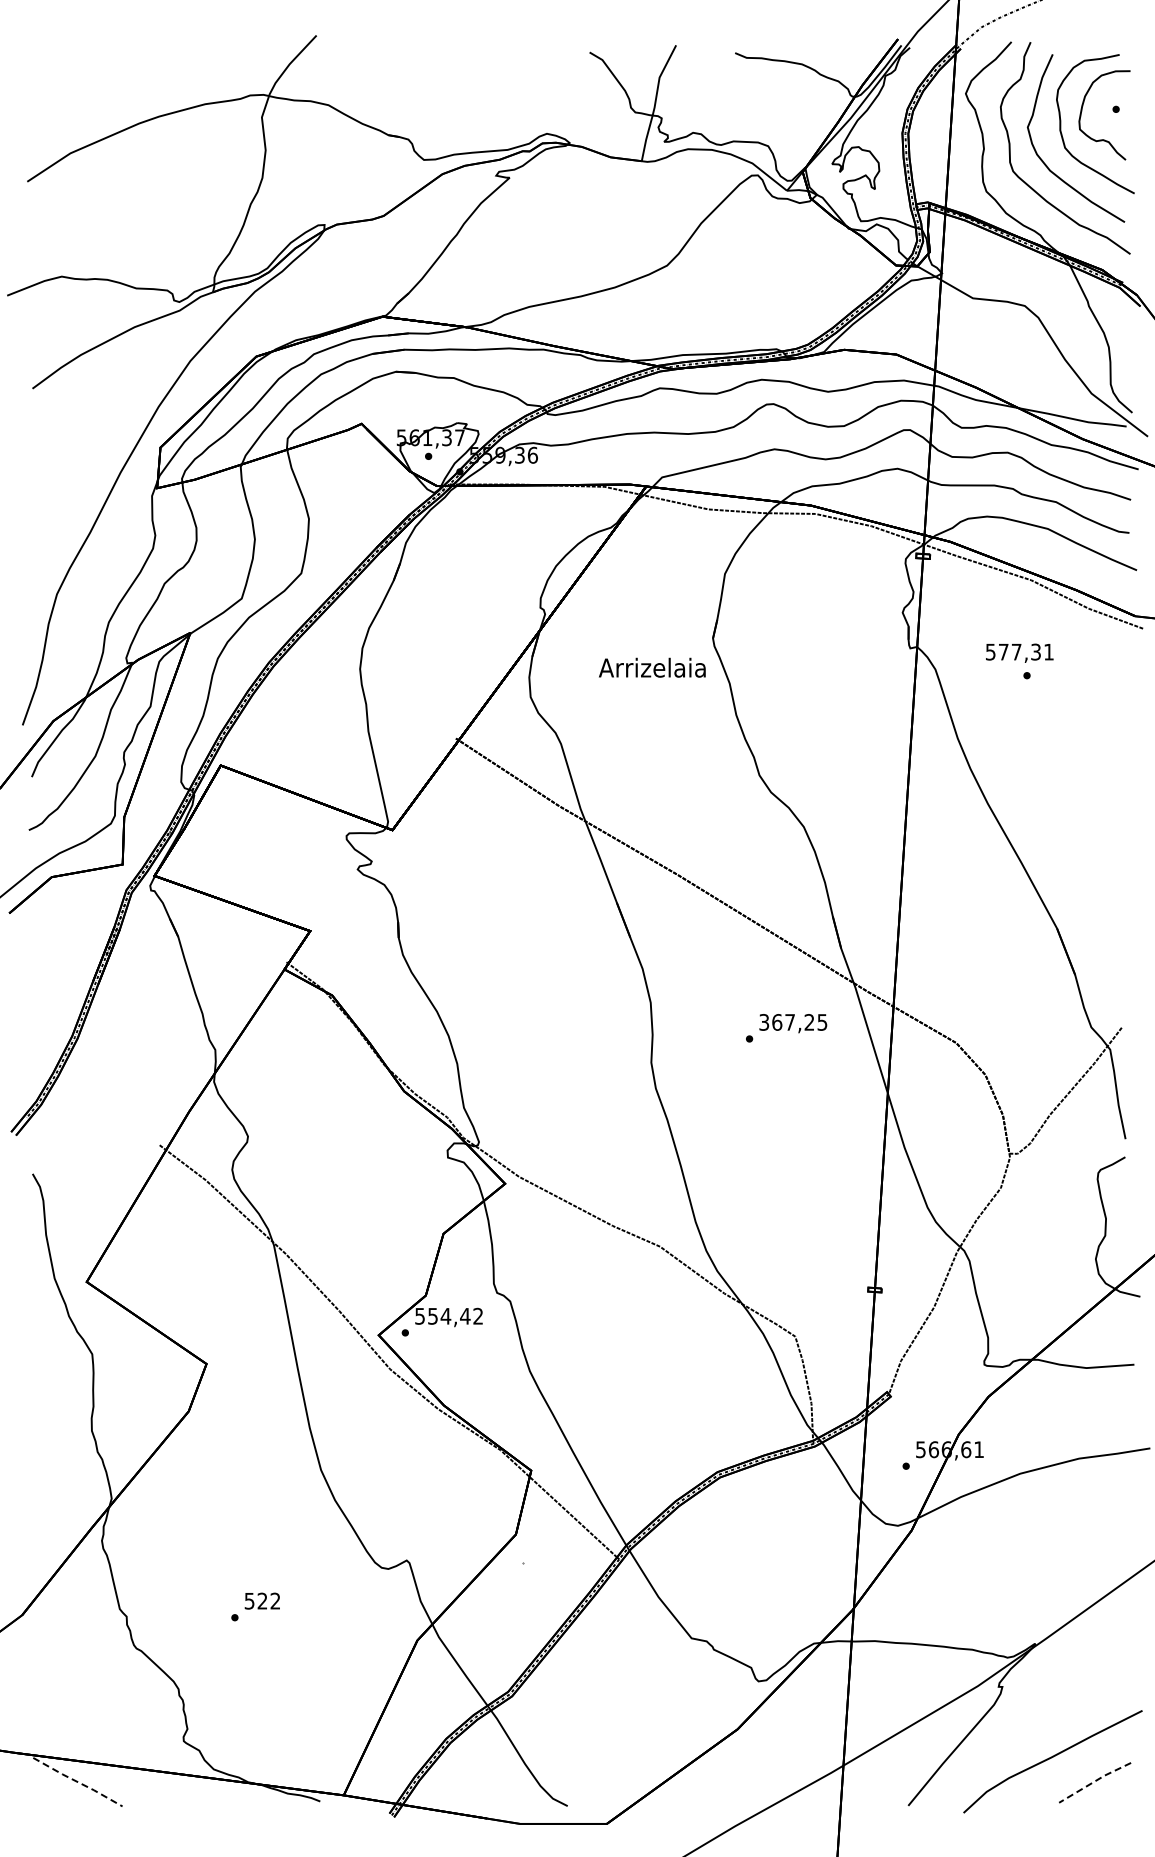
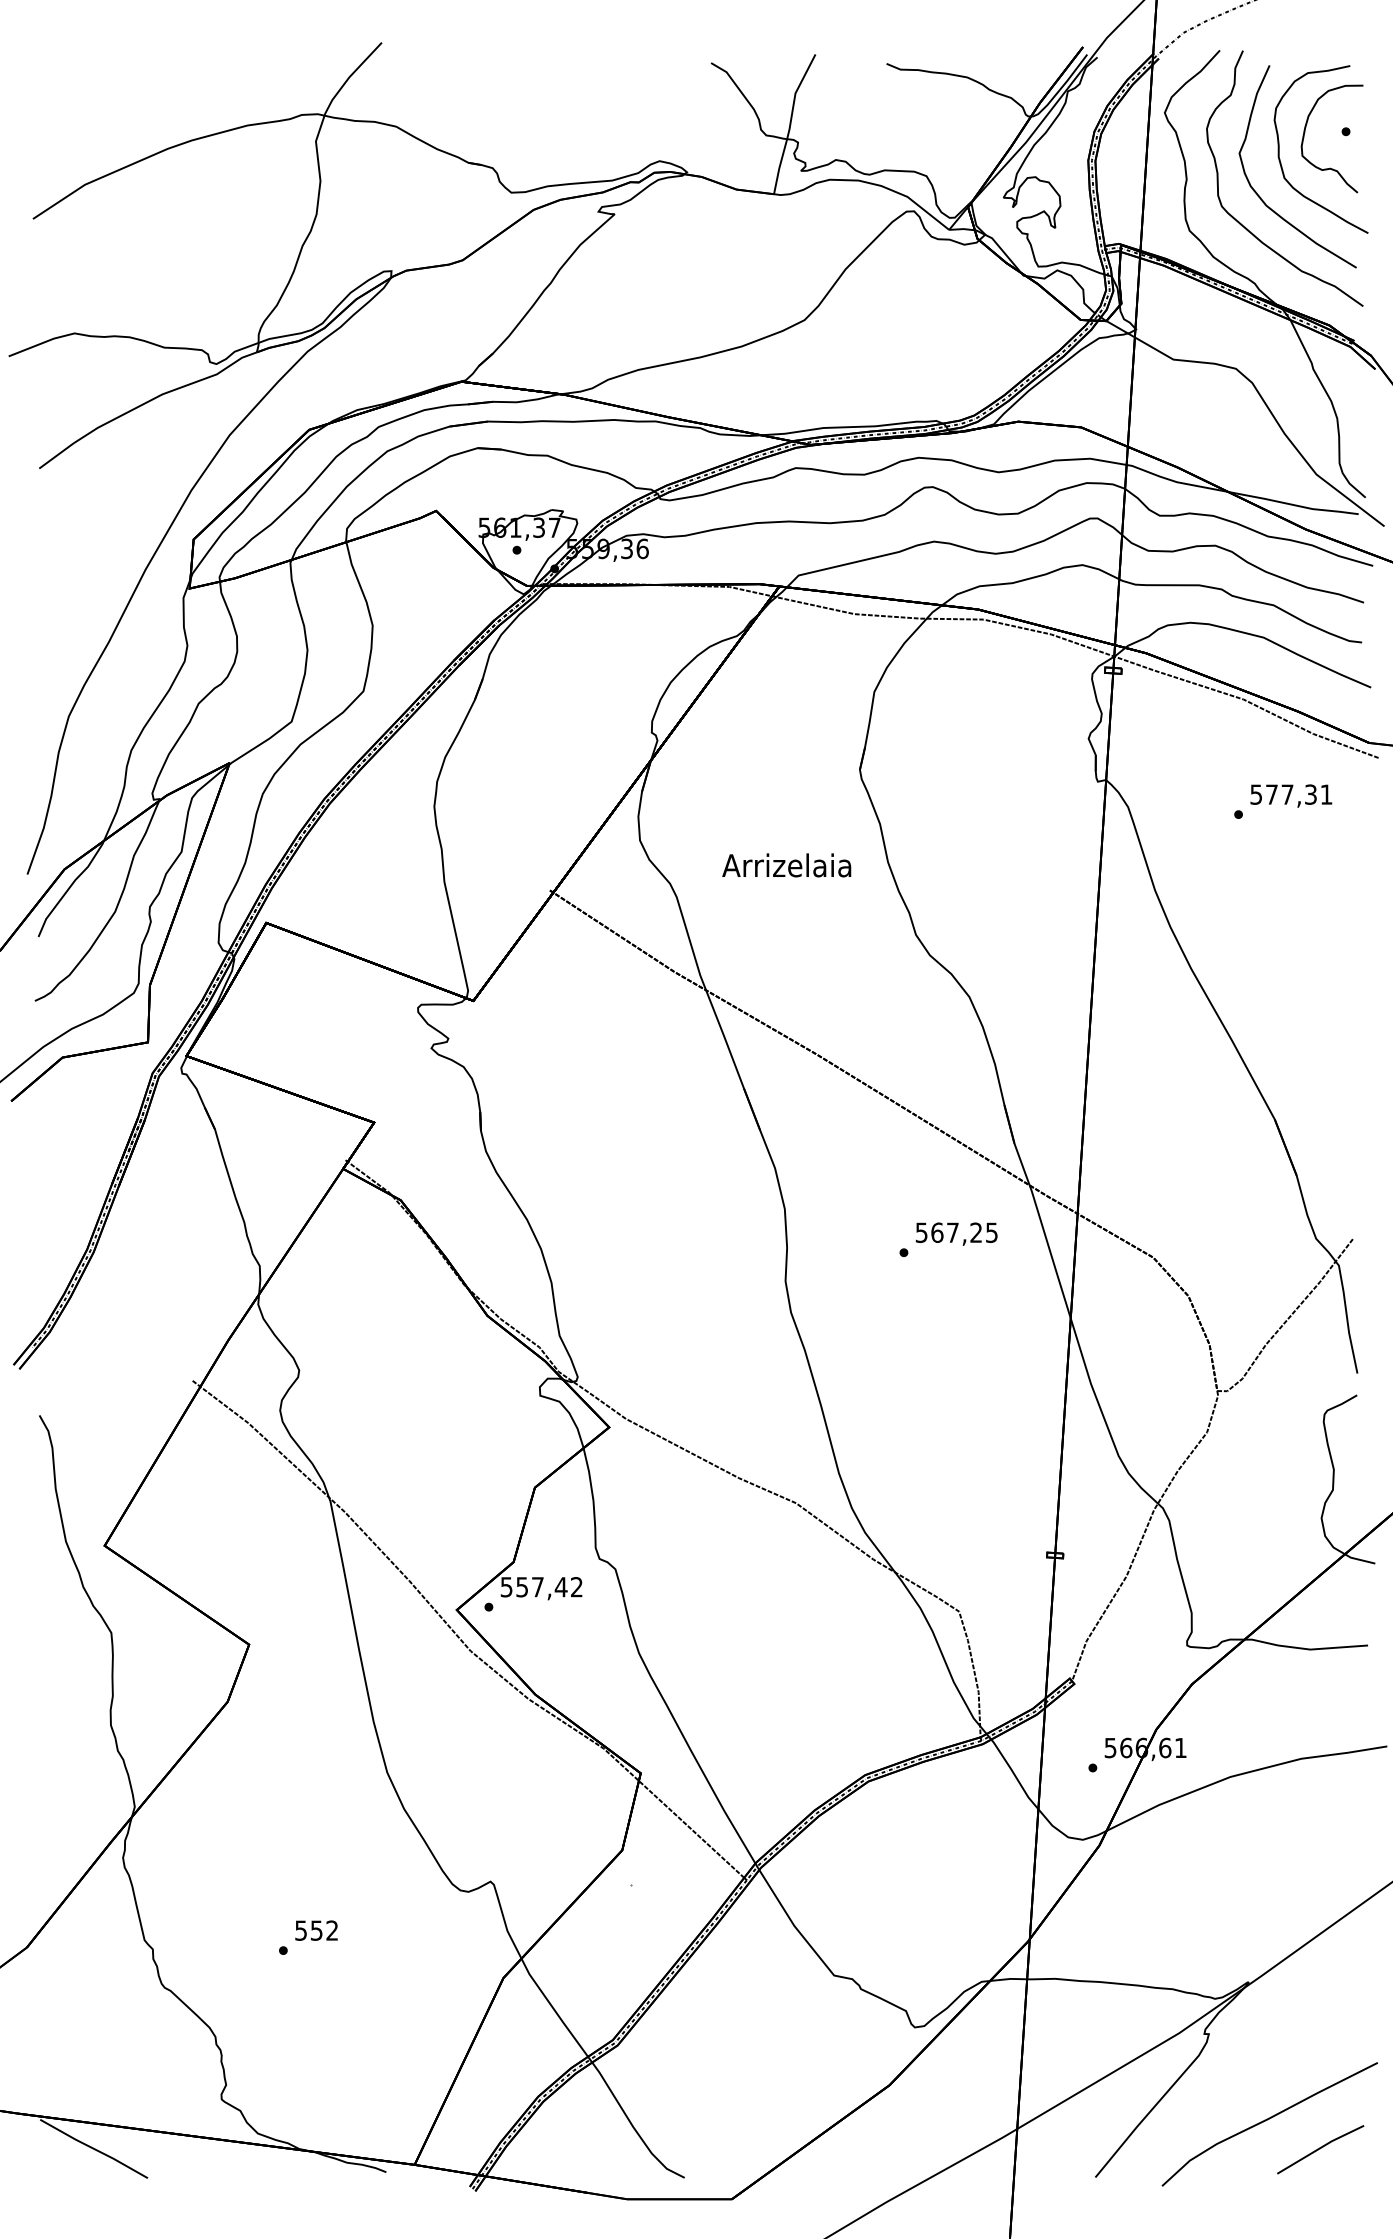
text: (1019, 652) -> (1291, 795), moved
text: (652, 667) -> (786, 865), moved
text: (764, 1022) -> (922, 1232), 367,25 -> 567,25
text: (445, 1316) -> (537, 1587), 554,42 -> 557,42
text: (262, 1600) -> (316, 1929), 522 -> 552
line: (1095, 1781) -> (1321, 2148), dashed -> solid
line: (78, 1782) -> (94, 2149), dashed -> solid

